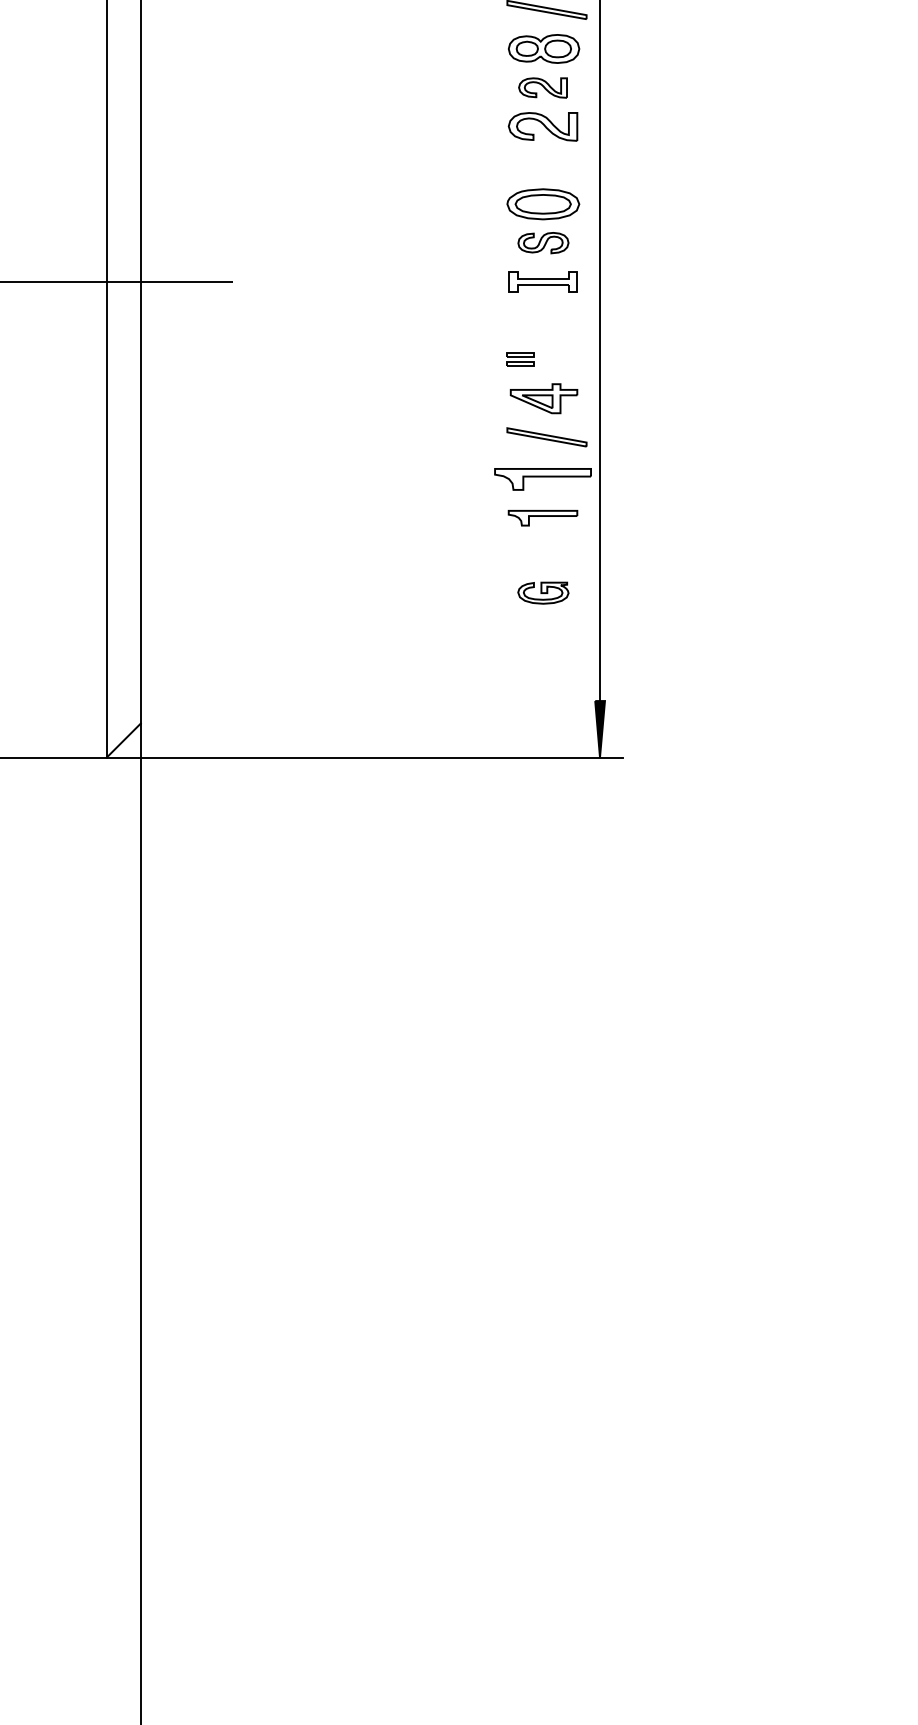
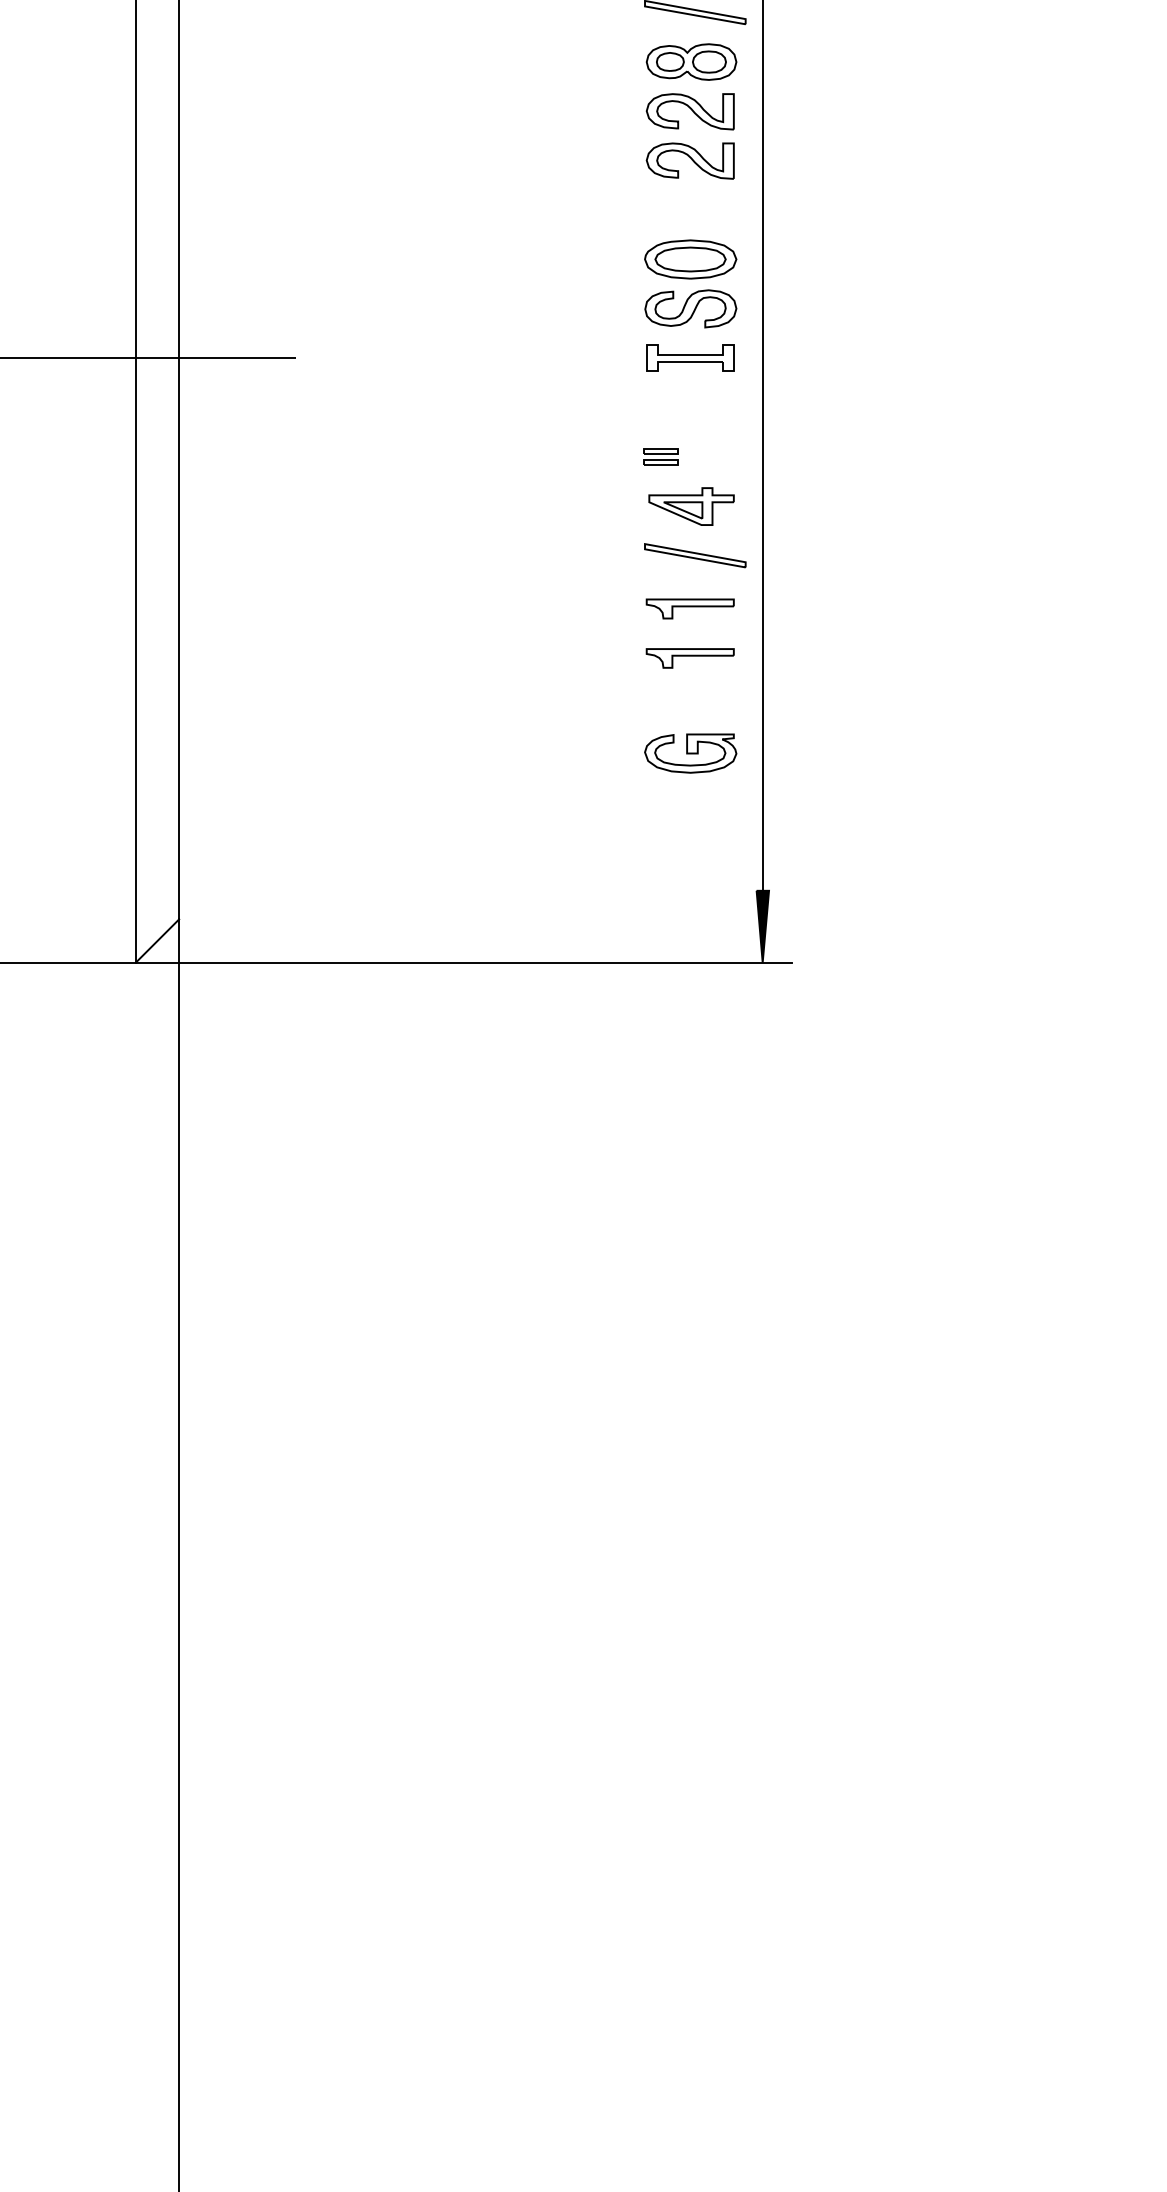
part: (542, 87) -> (689, 111), size x1.43
part: (543, 242) -> (690, 308), size x1.43
part: (542, 478) -> (689, 607), size x0.71
part: (543, 593) -> (690, 754), size x1.43

